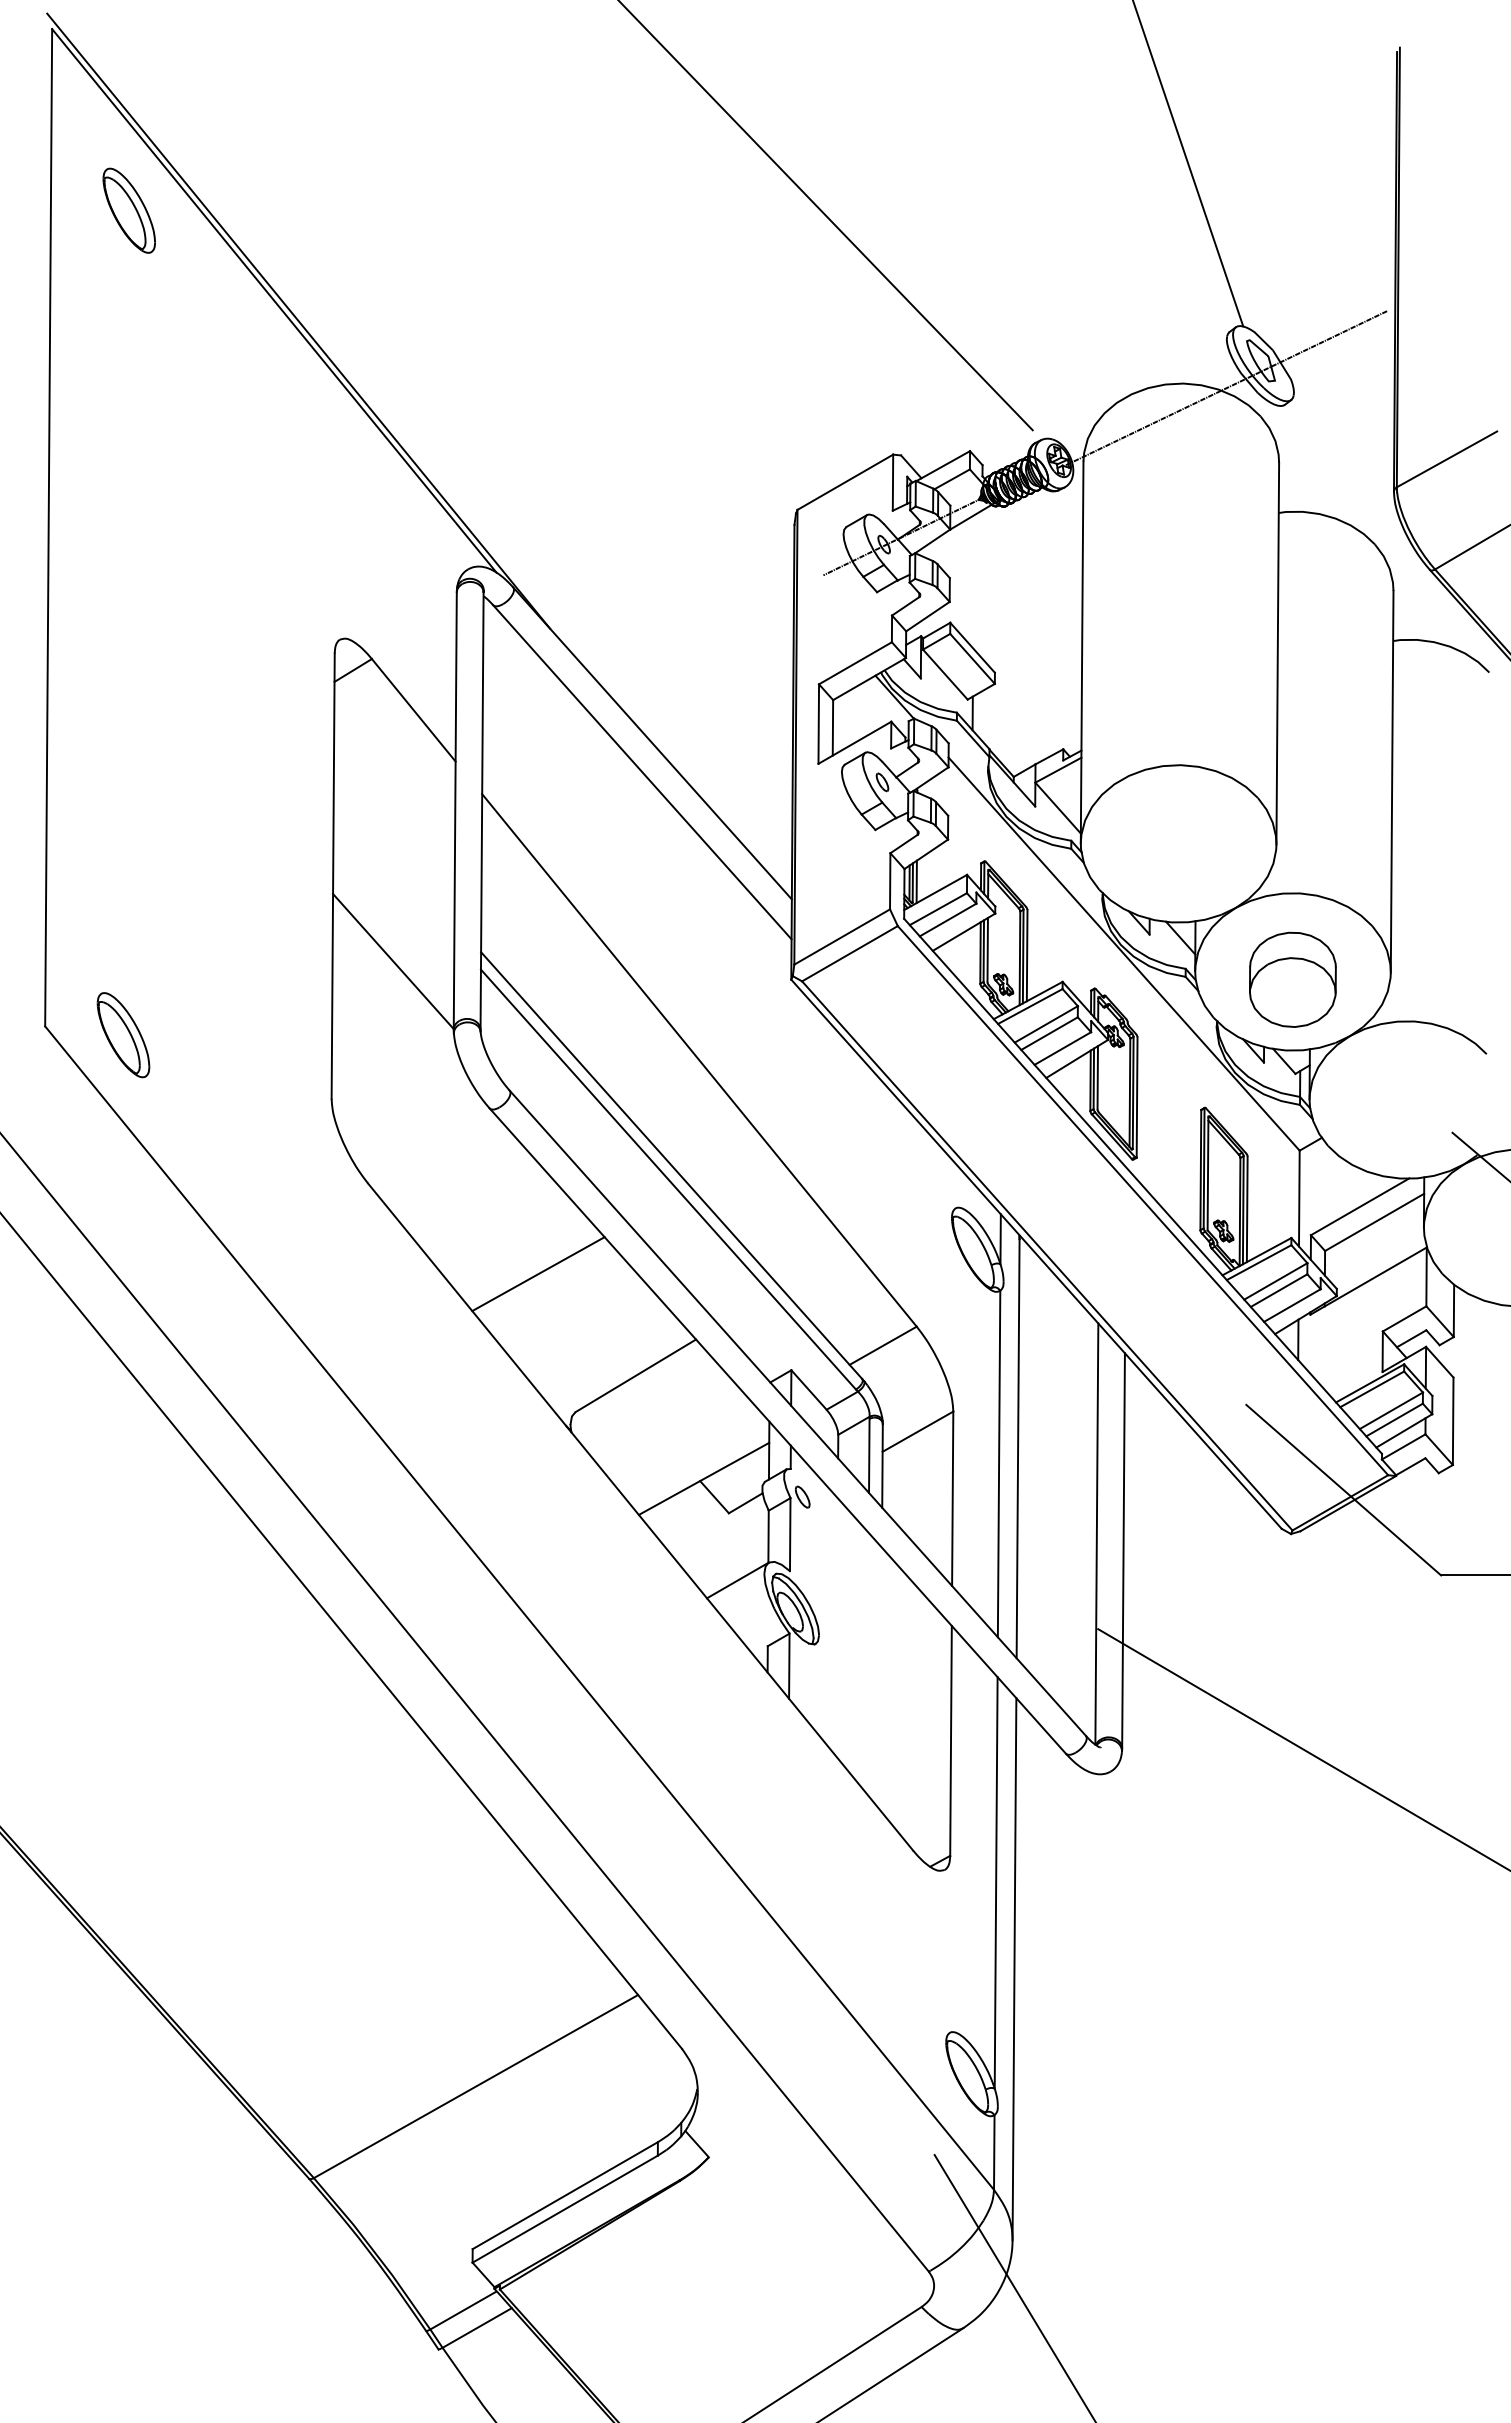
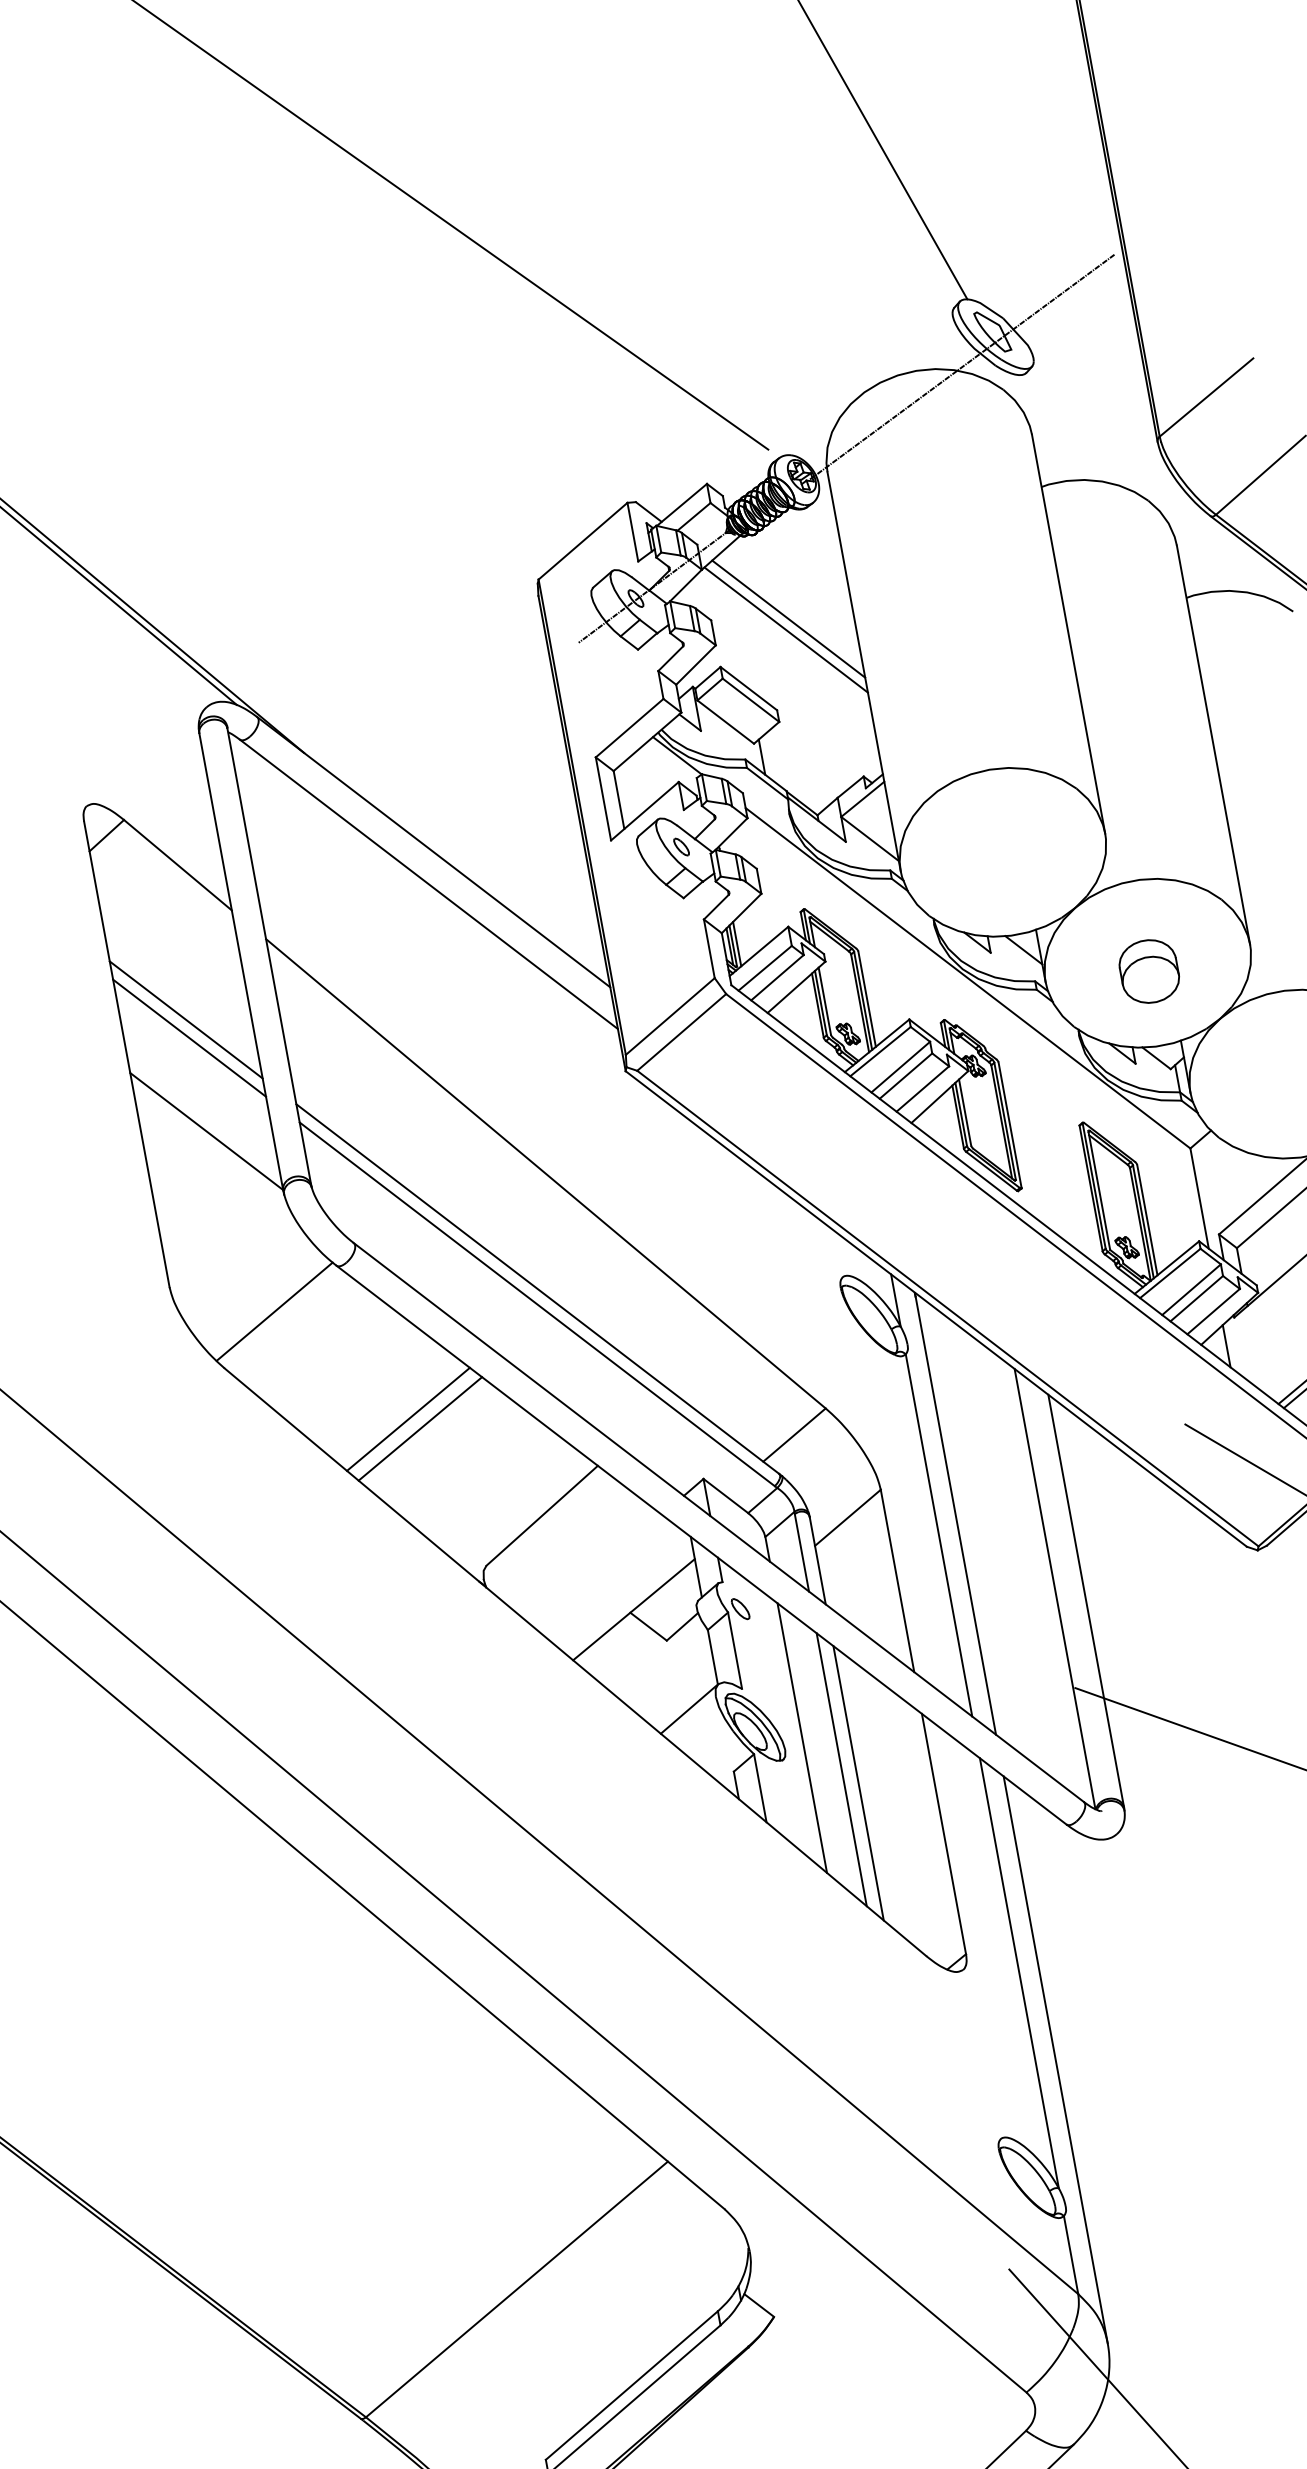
line: (1021, 590) -> (788, 619), added
line: (1017, 599) -> (786, 629), added
line: (393, 854) -> (185, 1019), added
line: (393, 871) -> (188, 1037), added
part: (1292, 979) -> (1148, 971), size x0.62
line: (424, 1139) -> (274, 1311), added
line: (529, 1262) -> (408, 1418), added
line: (836, 1627) -> (801, 1738), added
line: (867, 1663) -> (841, 1769), added
line: (880, 1678) -> (857, 1782), added

